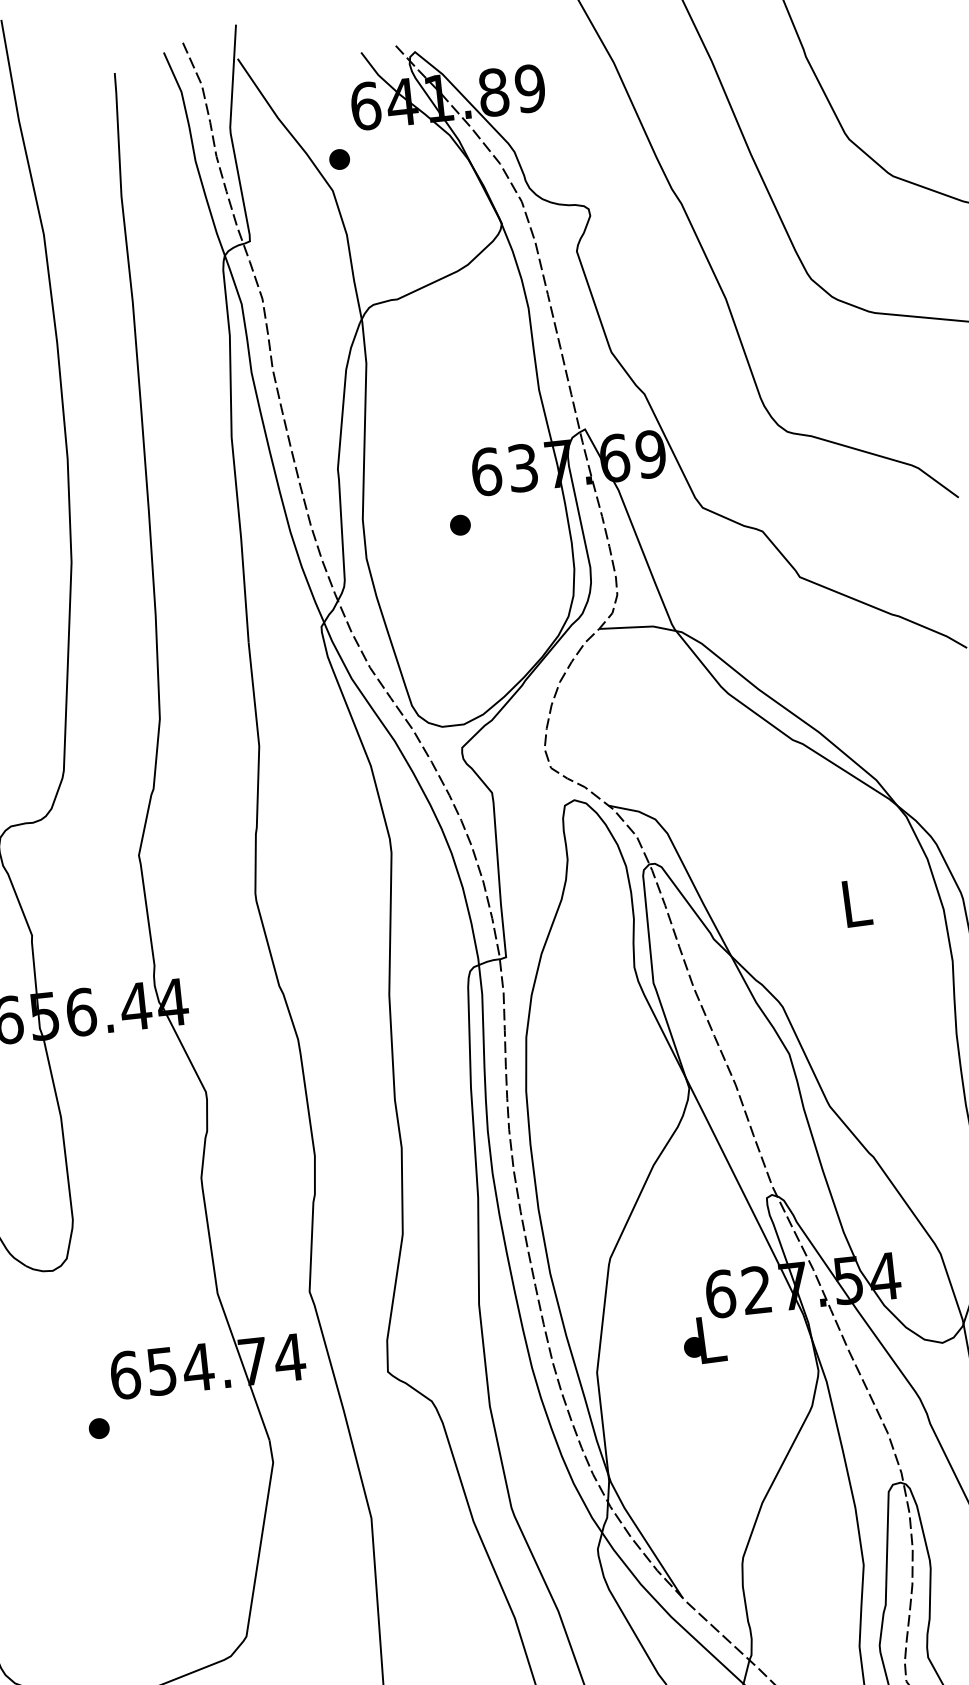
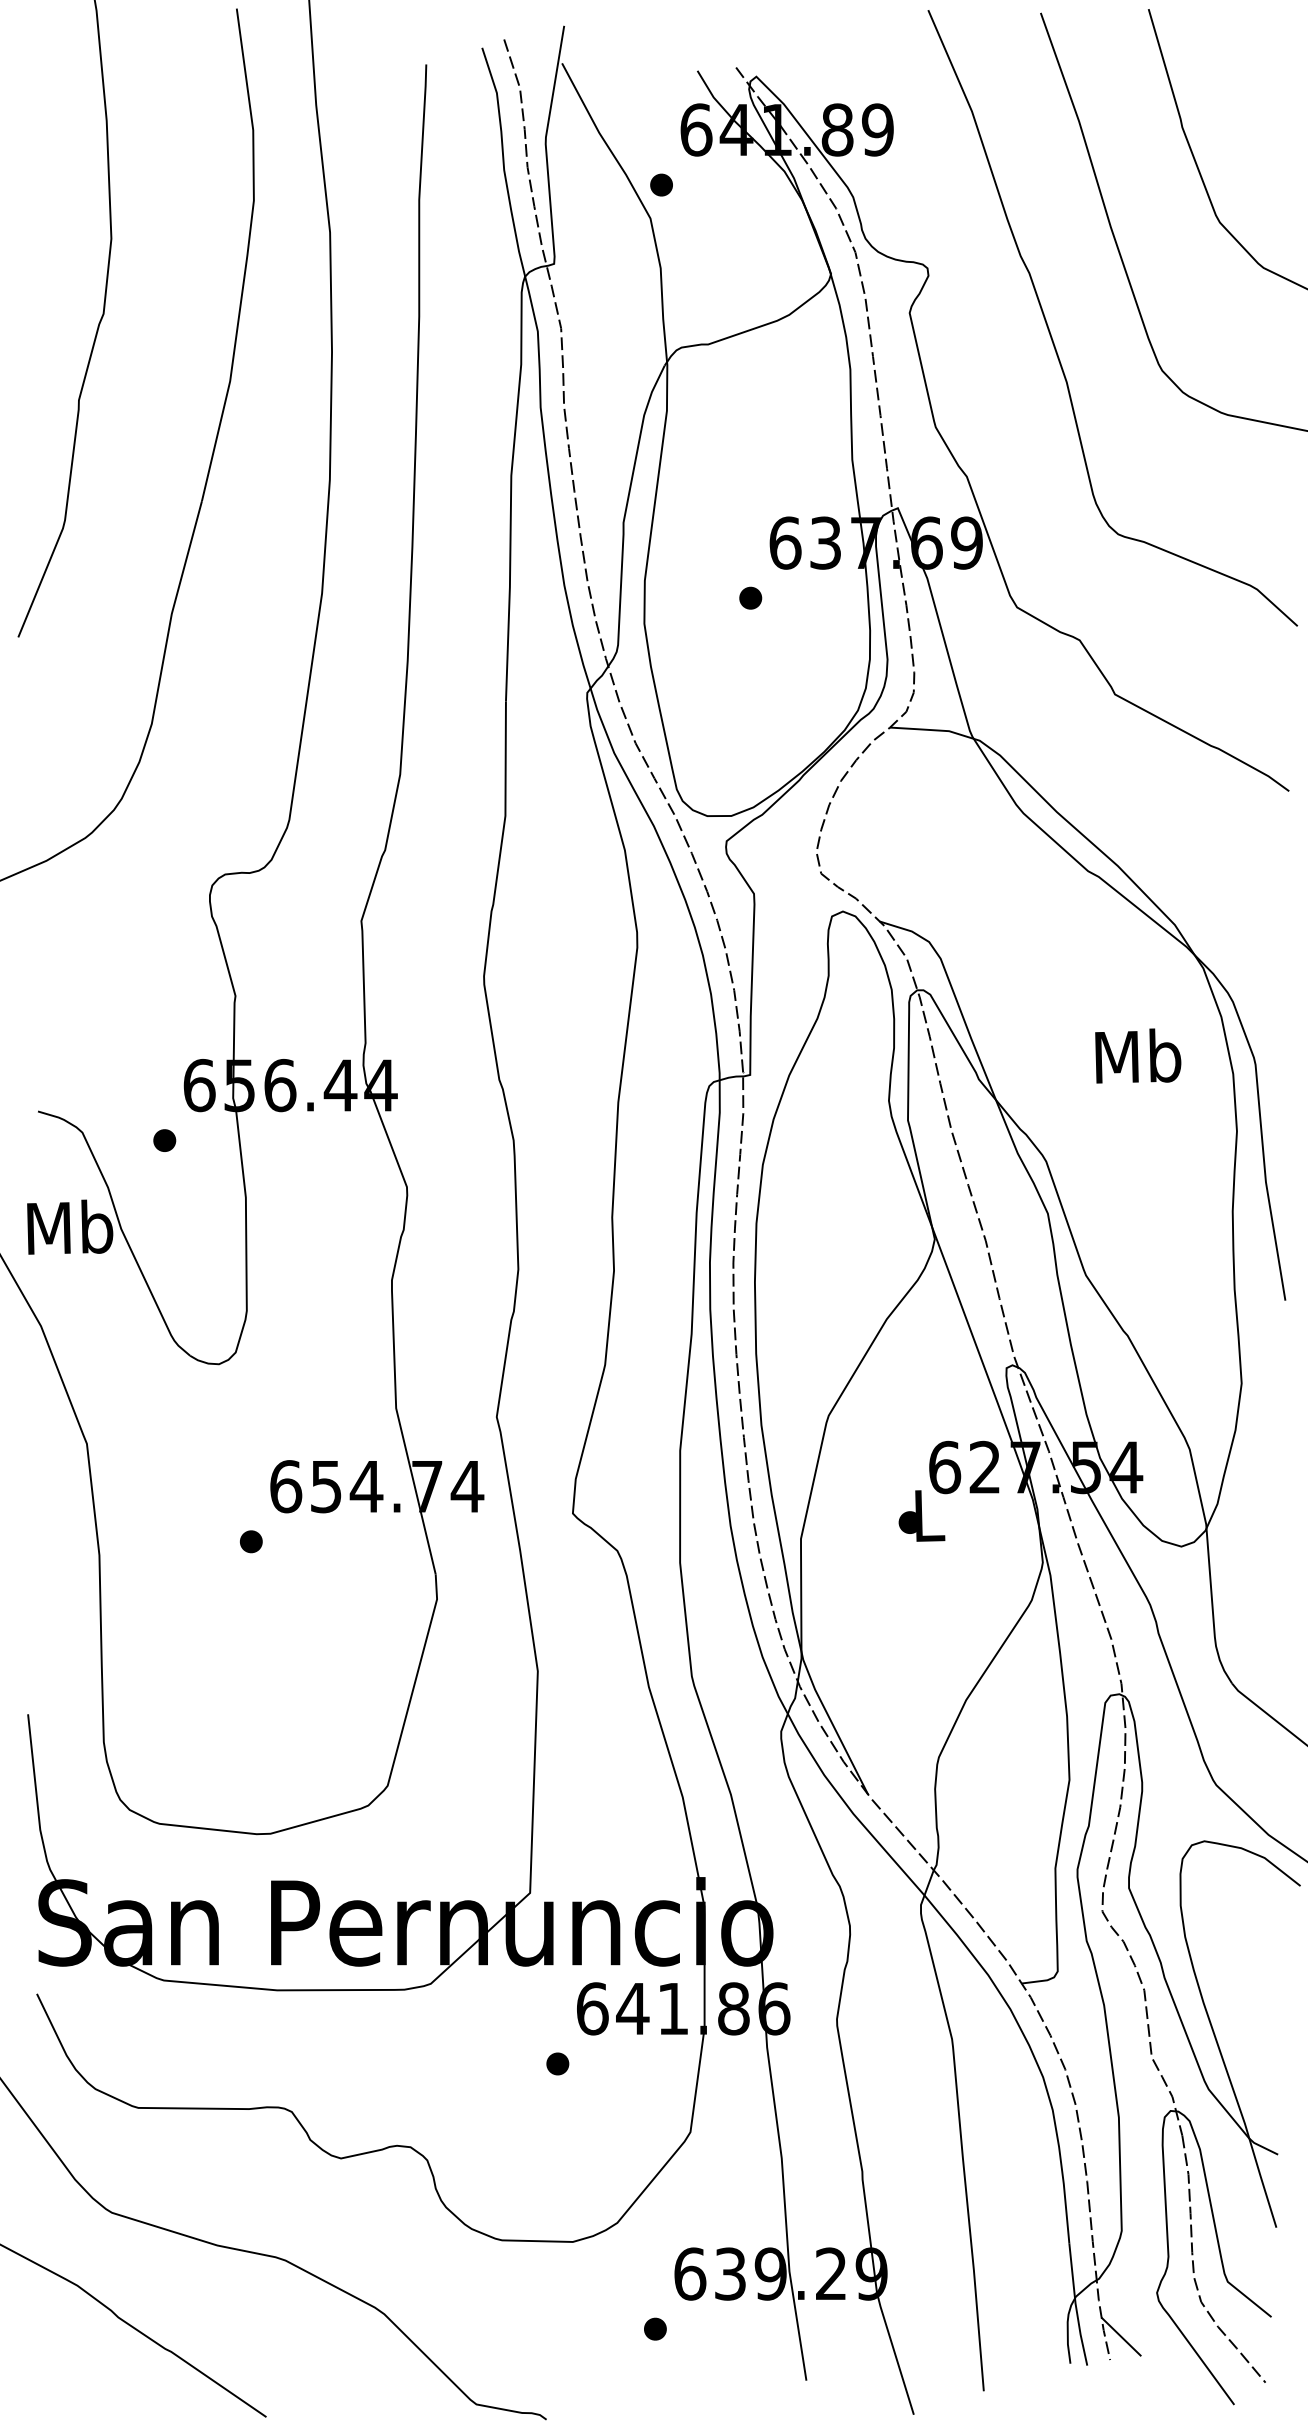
text: (856, 902) -> (1138, 1055), L -> Mb

